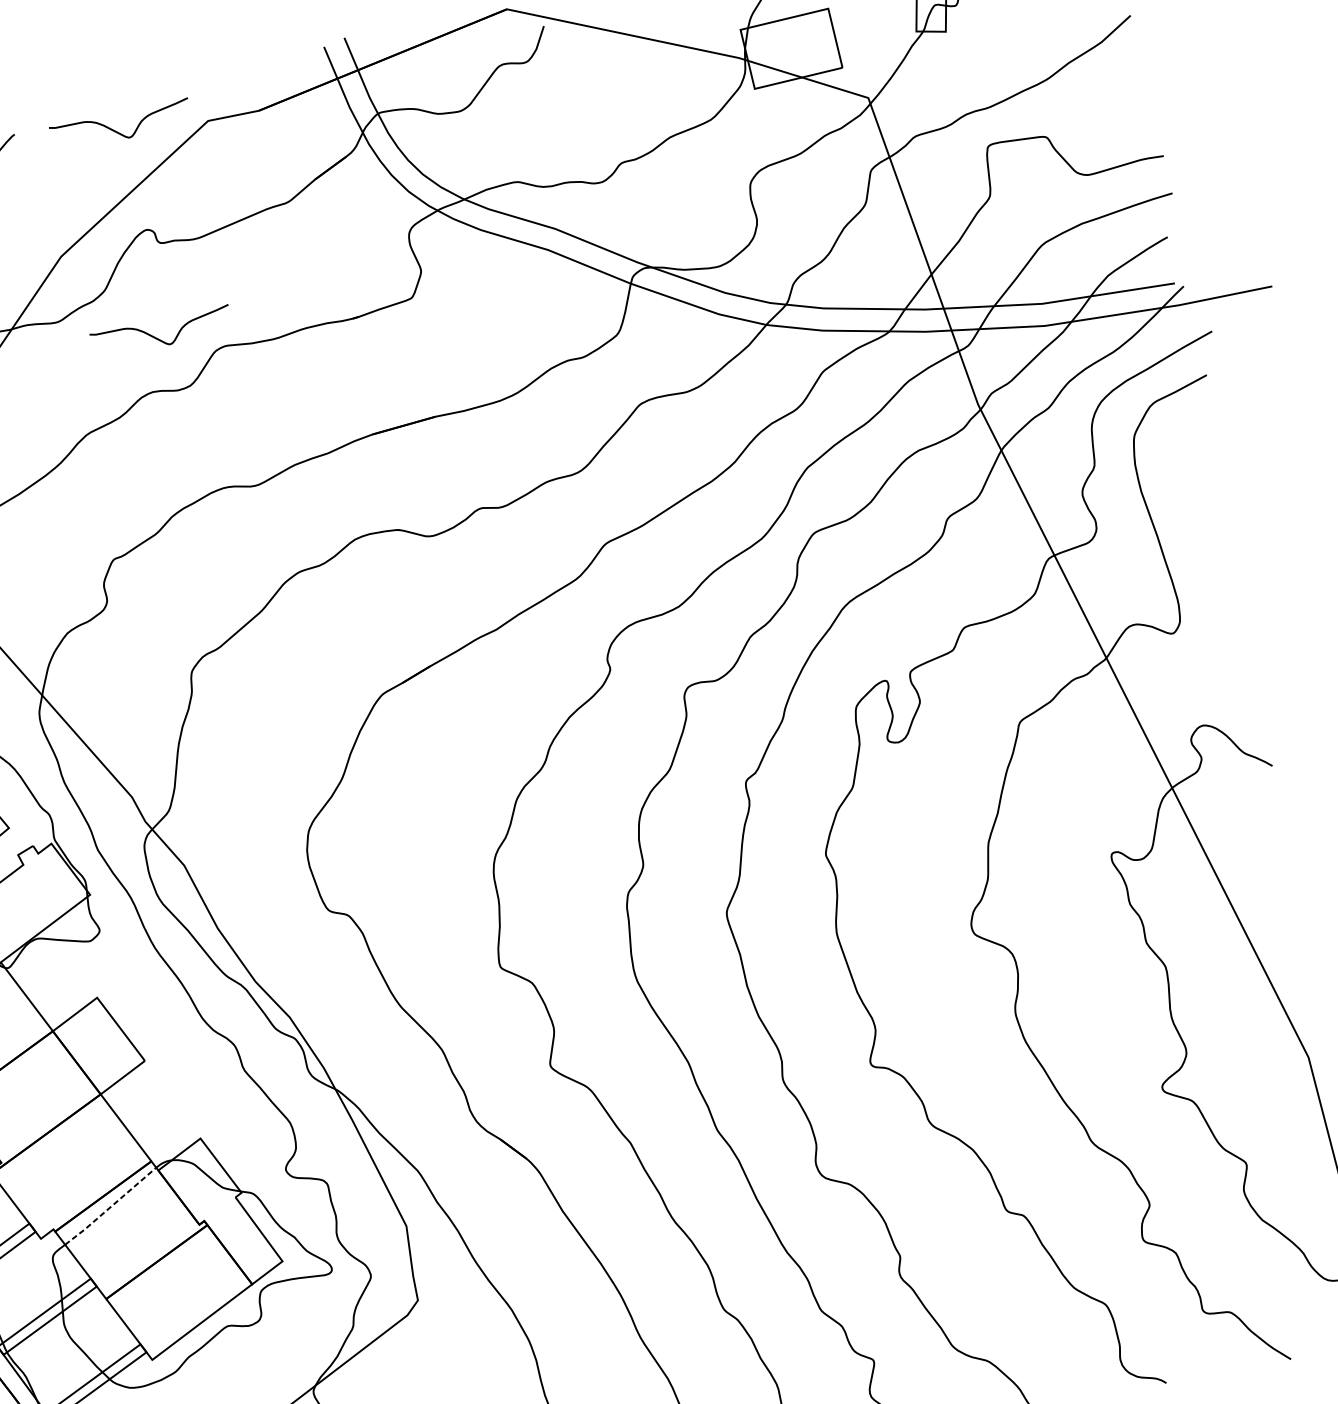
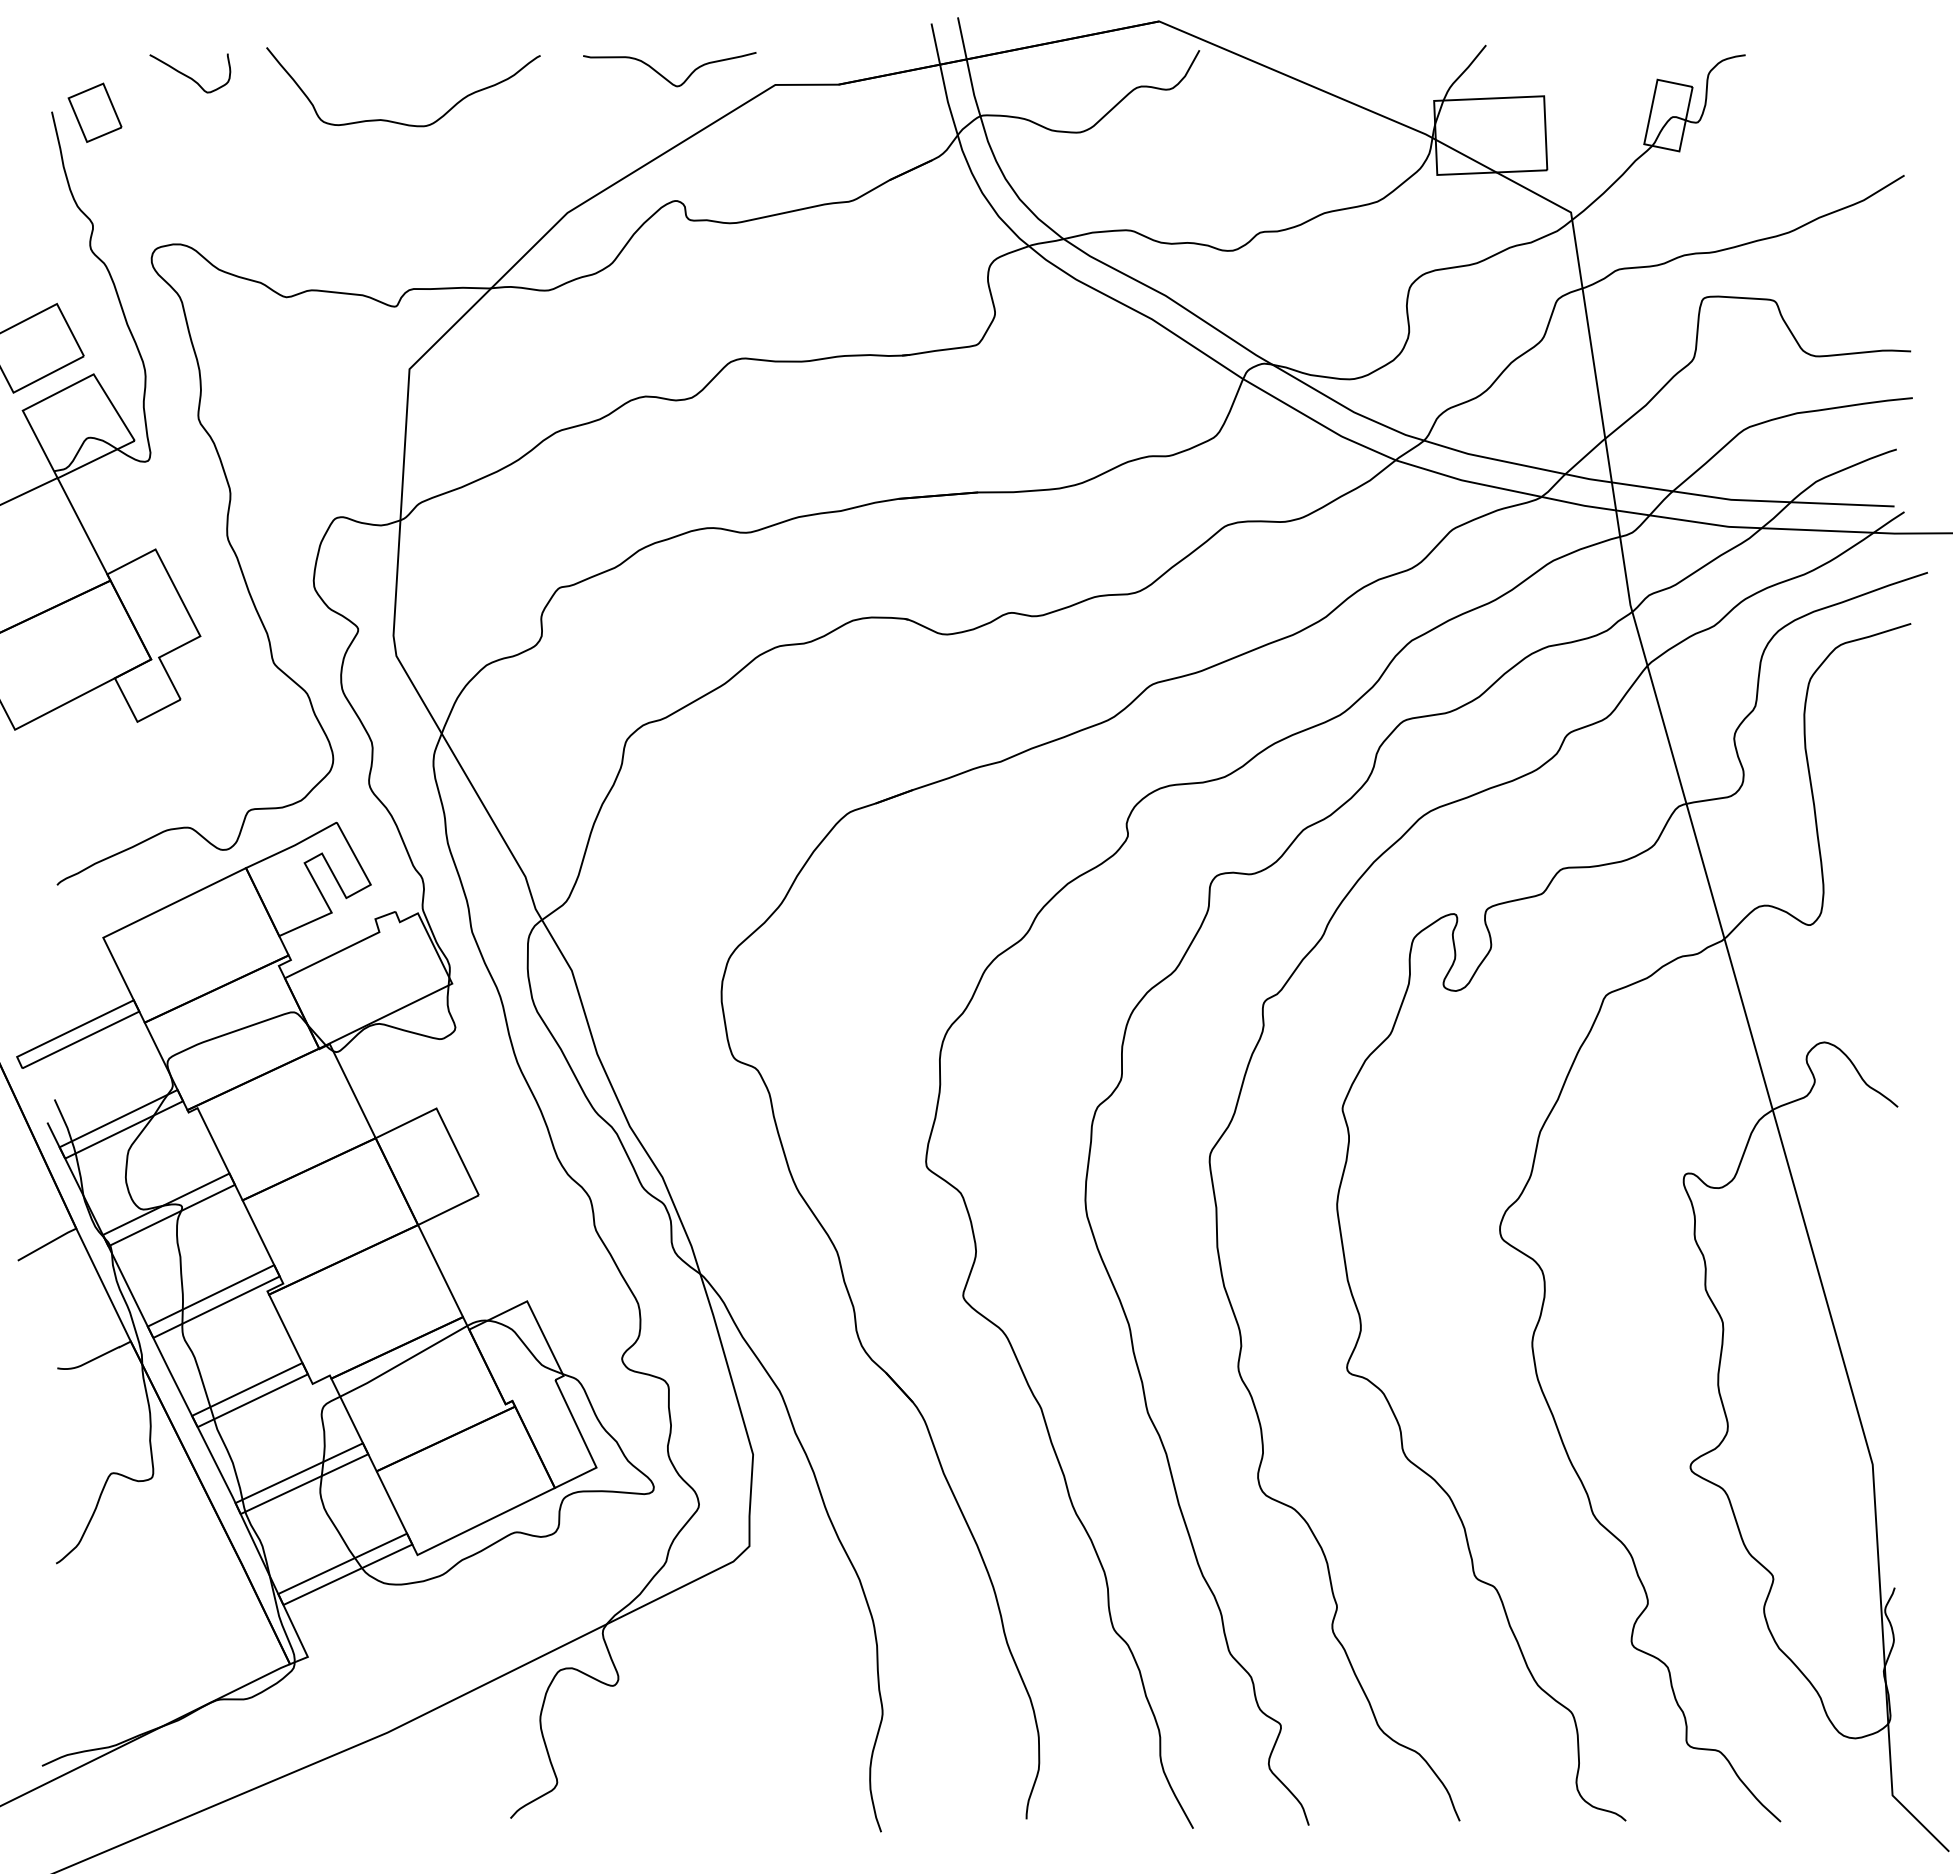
curve: (157, 337) -> (663, 332), removed
line: (110, 1207) -> (403, 1362), dashed -> solid

